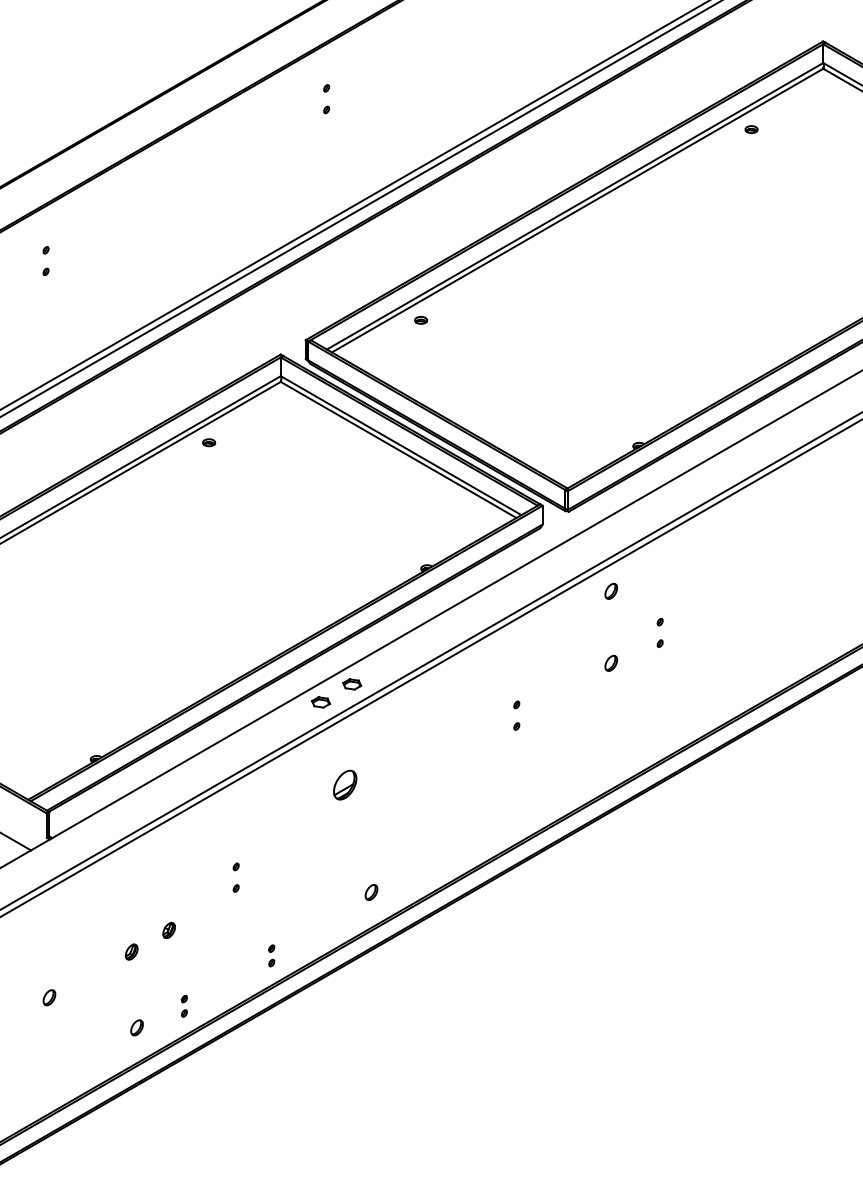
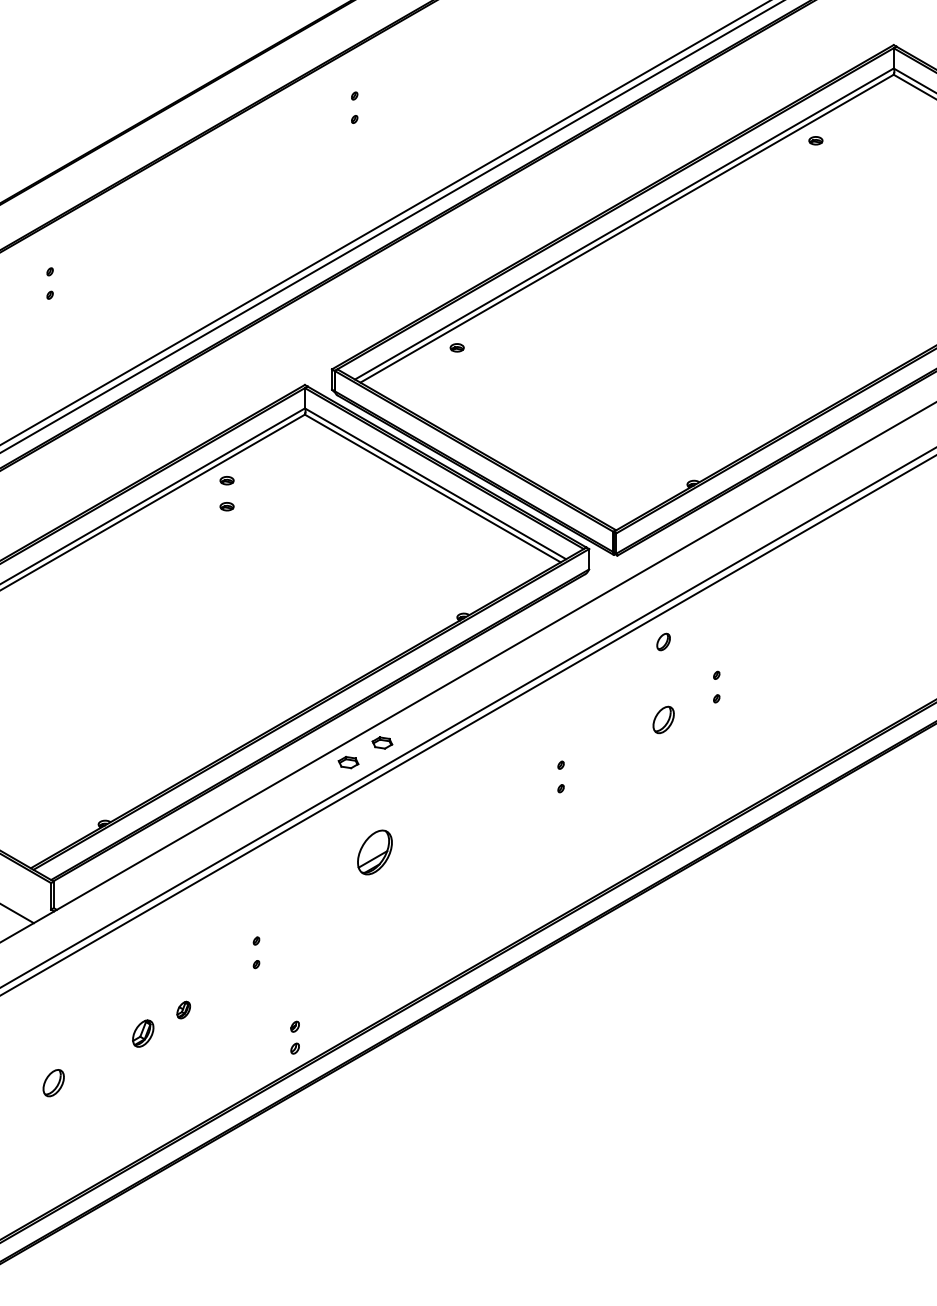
part: (208, 466) -> (226, 506), added
part: (611, 663) -> (663, 720), size x1.6
part: (344, 784) -> (374, 851), size x1.4
part: (371, 892) -> (403, 968), removed
part: (131, 952) -> (142, 1033), size x1.6
part: (271, 955) -> (294, 1037), size x1.4
part: (49, 997) -> (53, 1082), size x1.6
part: (183, 1006) -> (199, 1092), removed
part: (136, 1027) -> (148, 1115), removed

